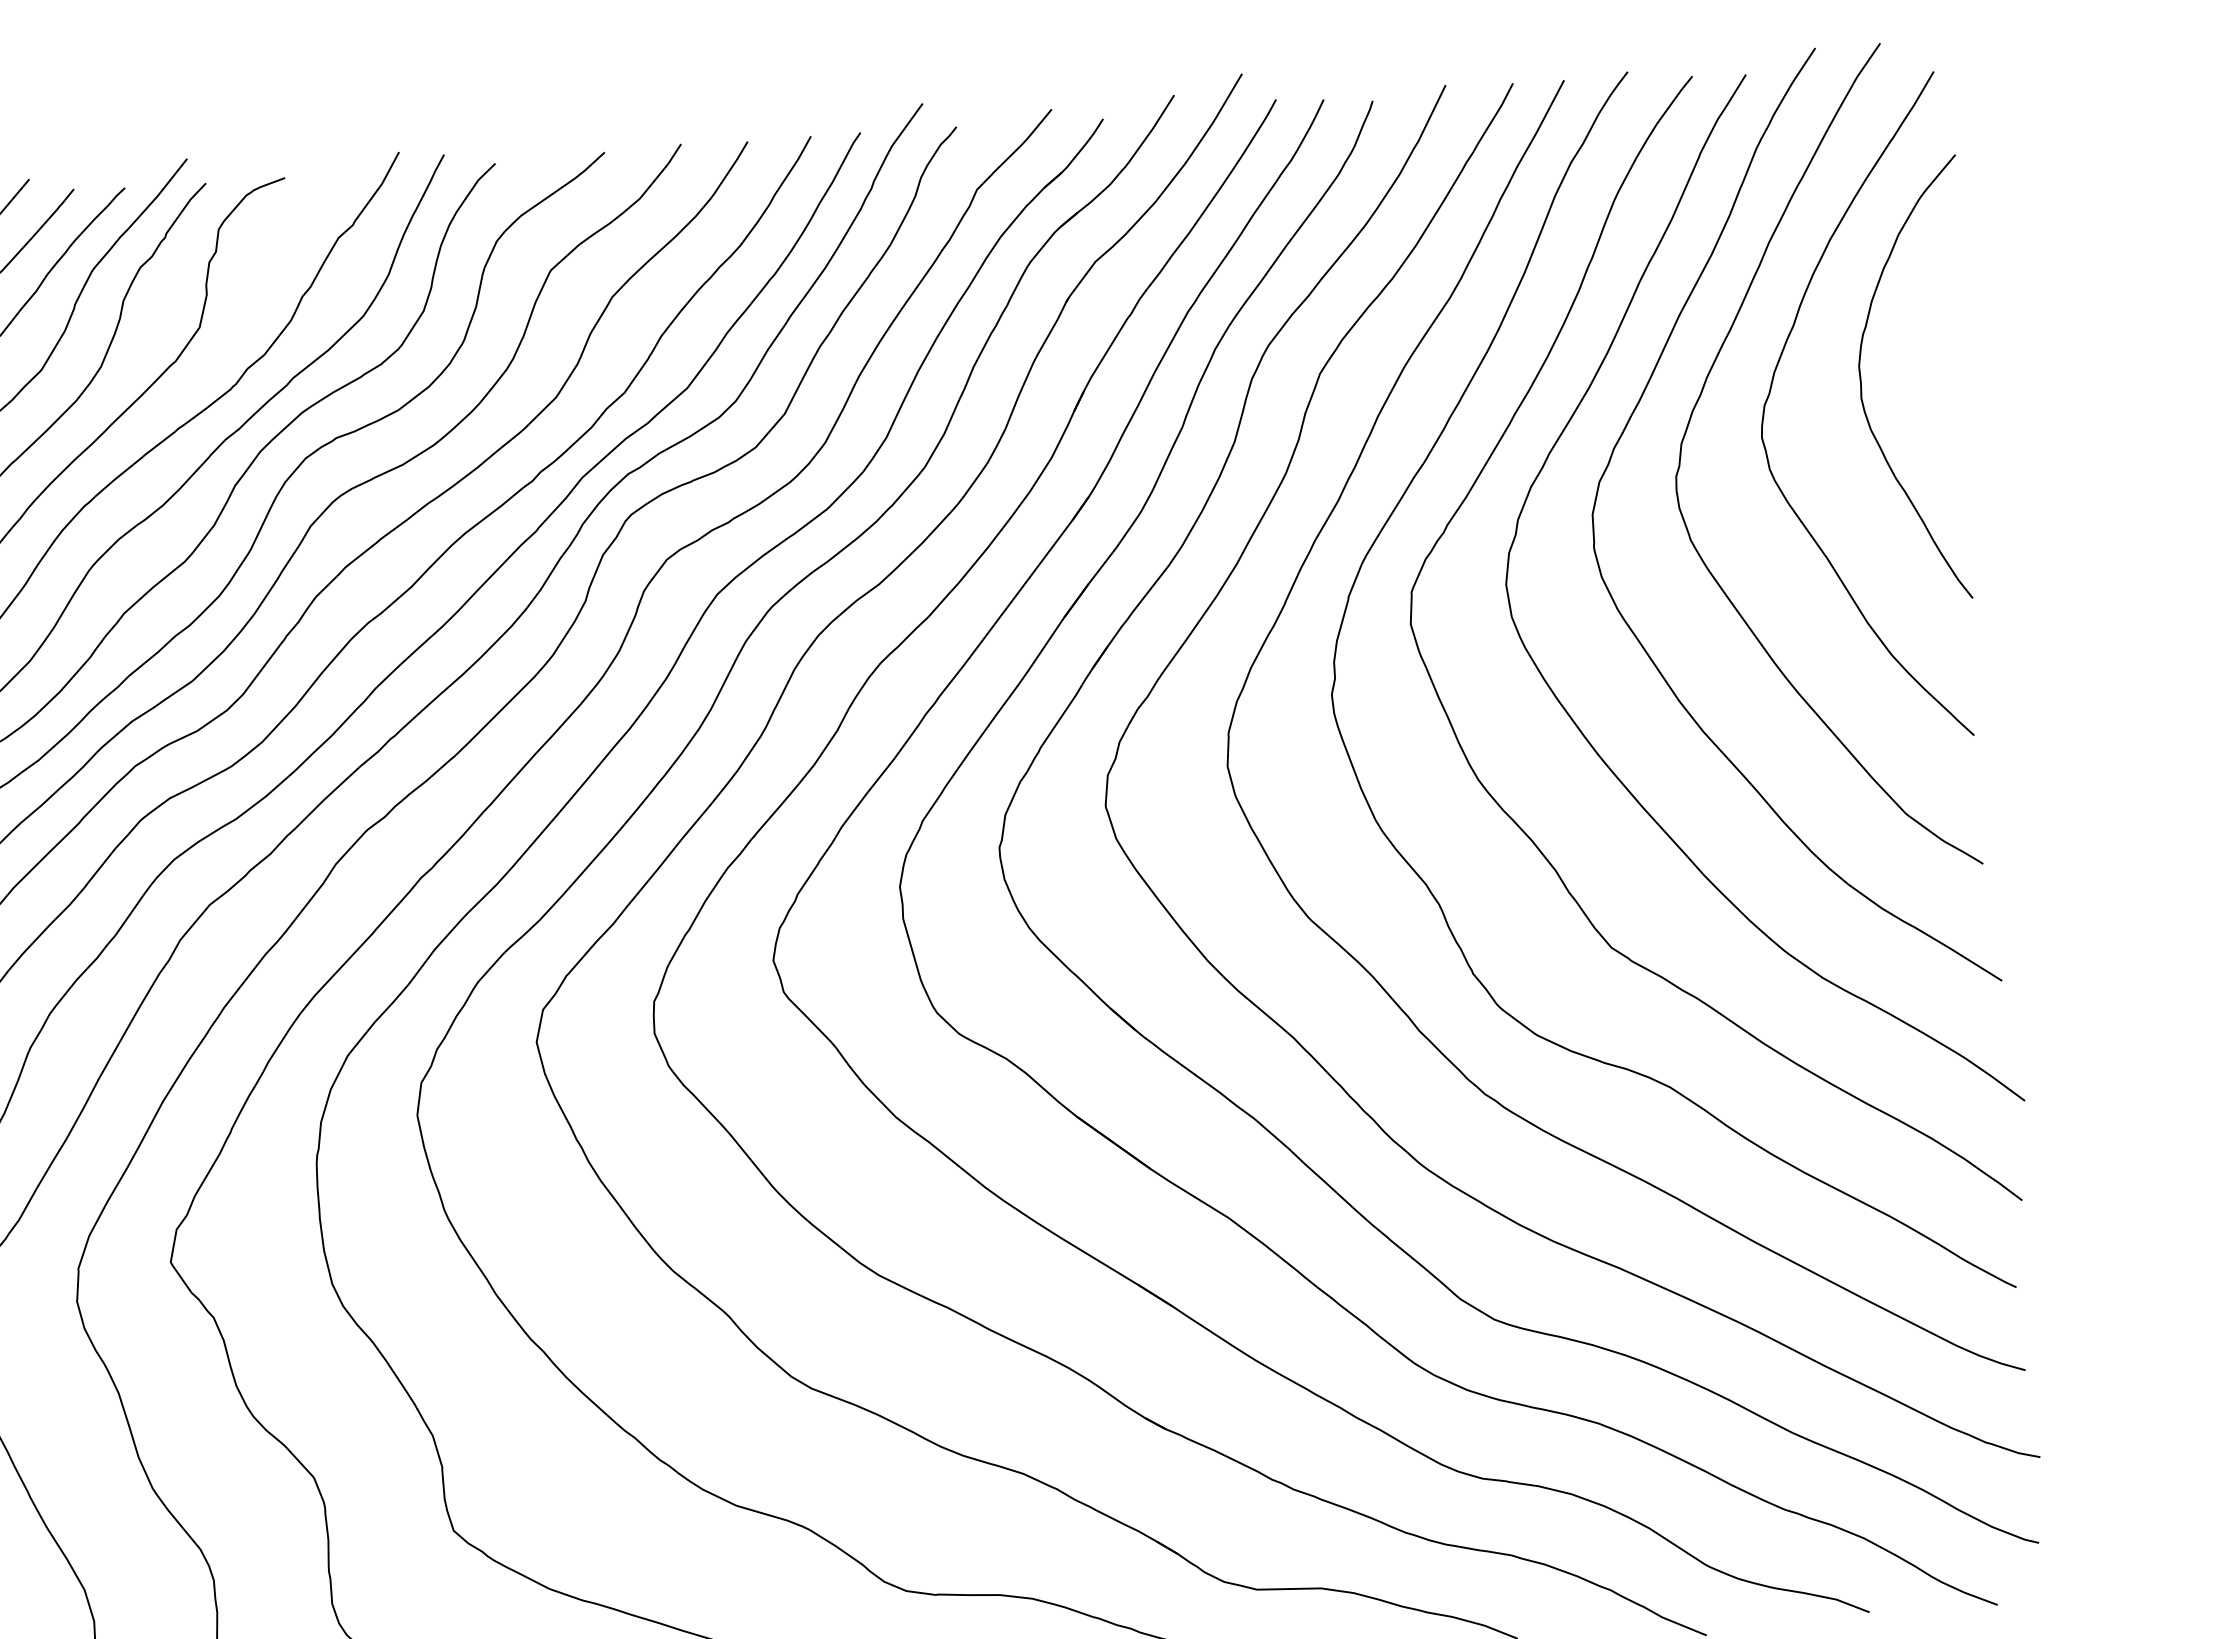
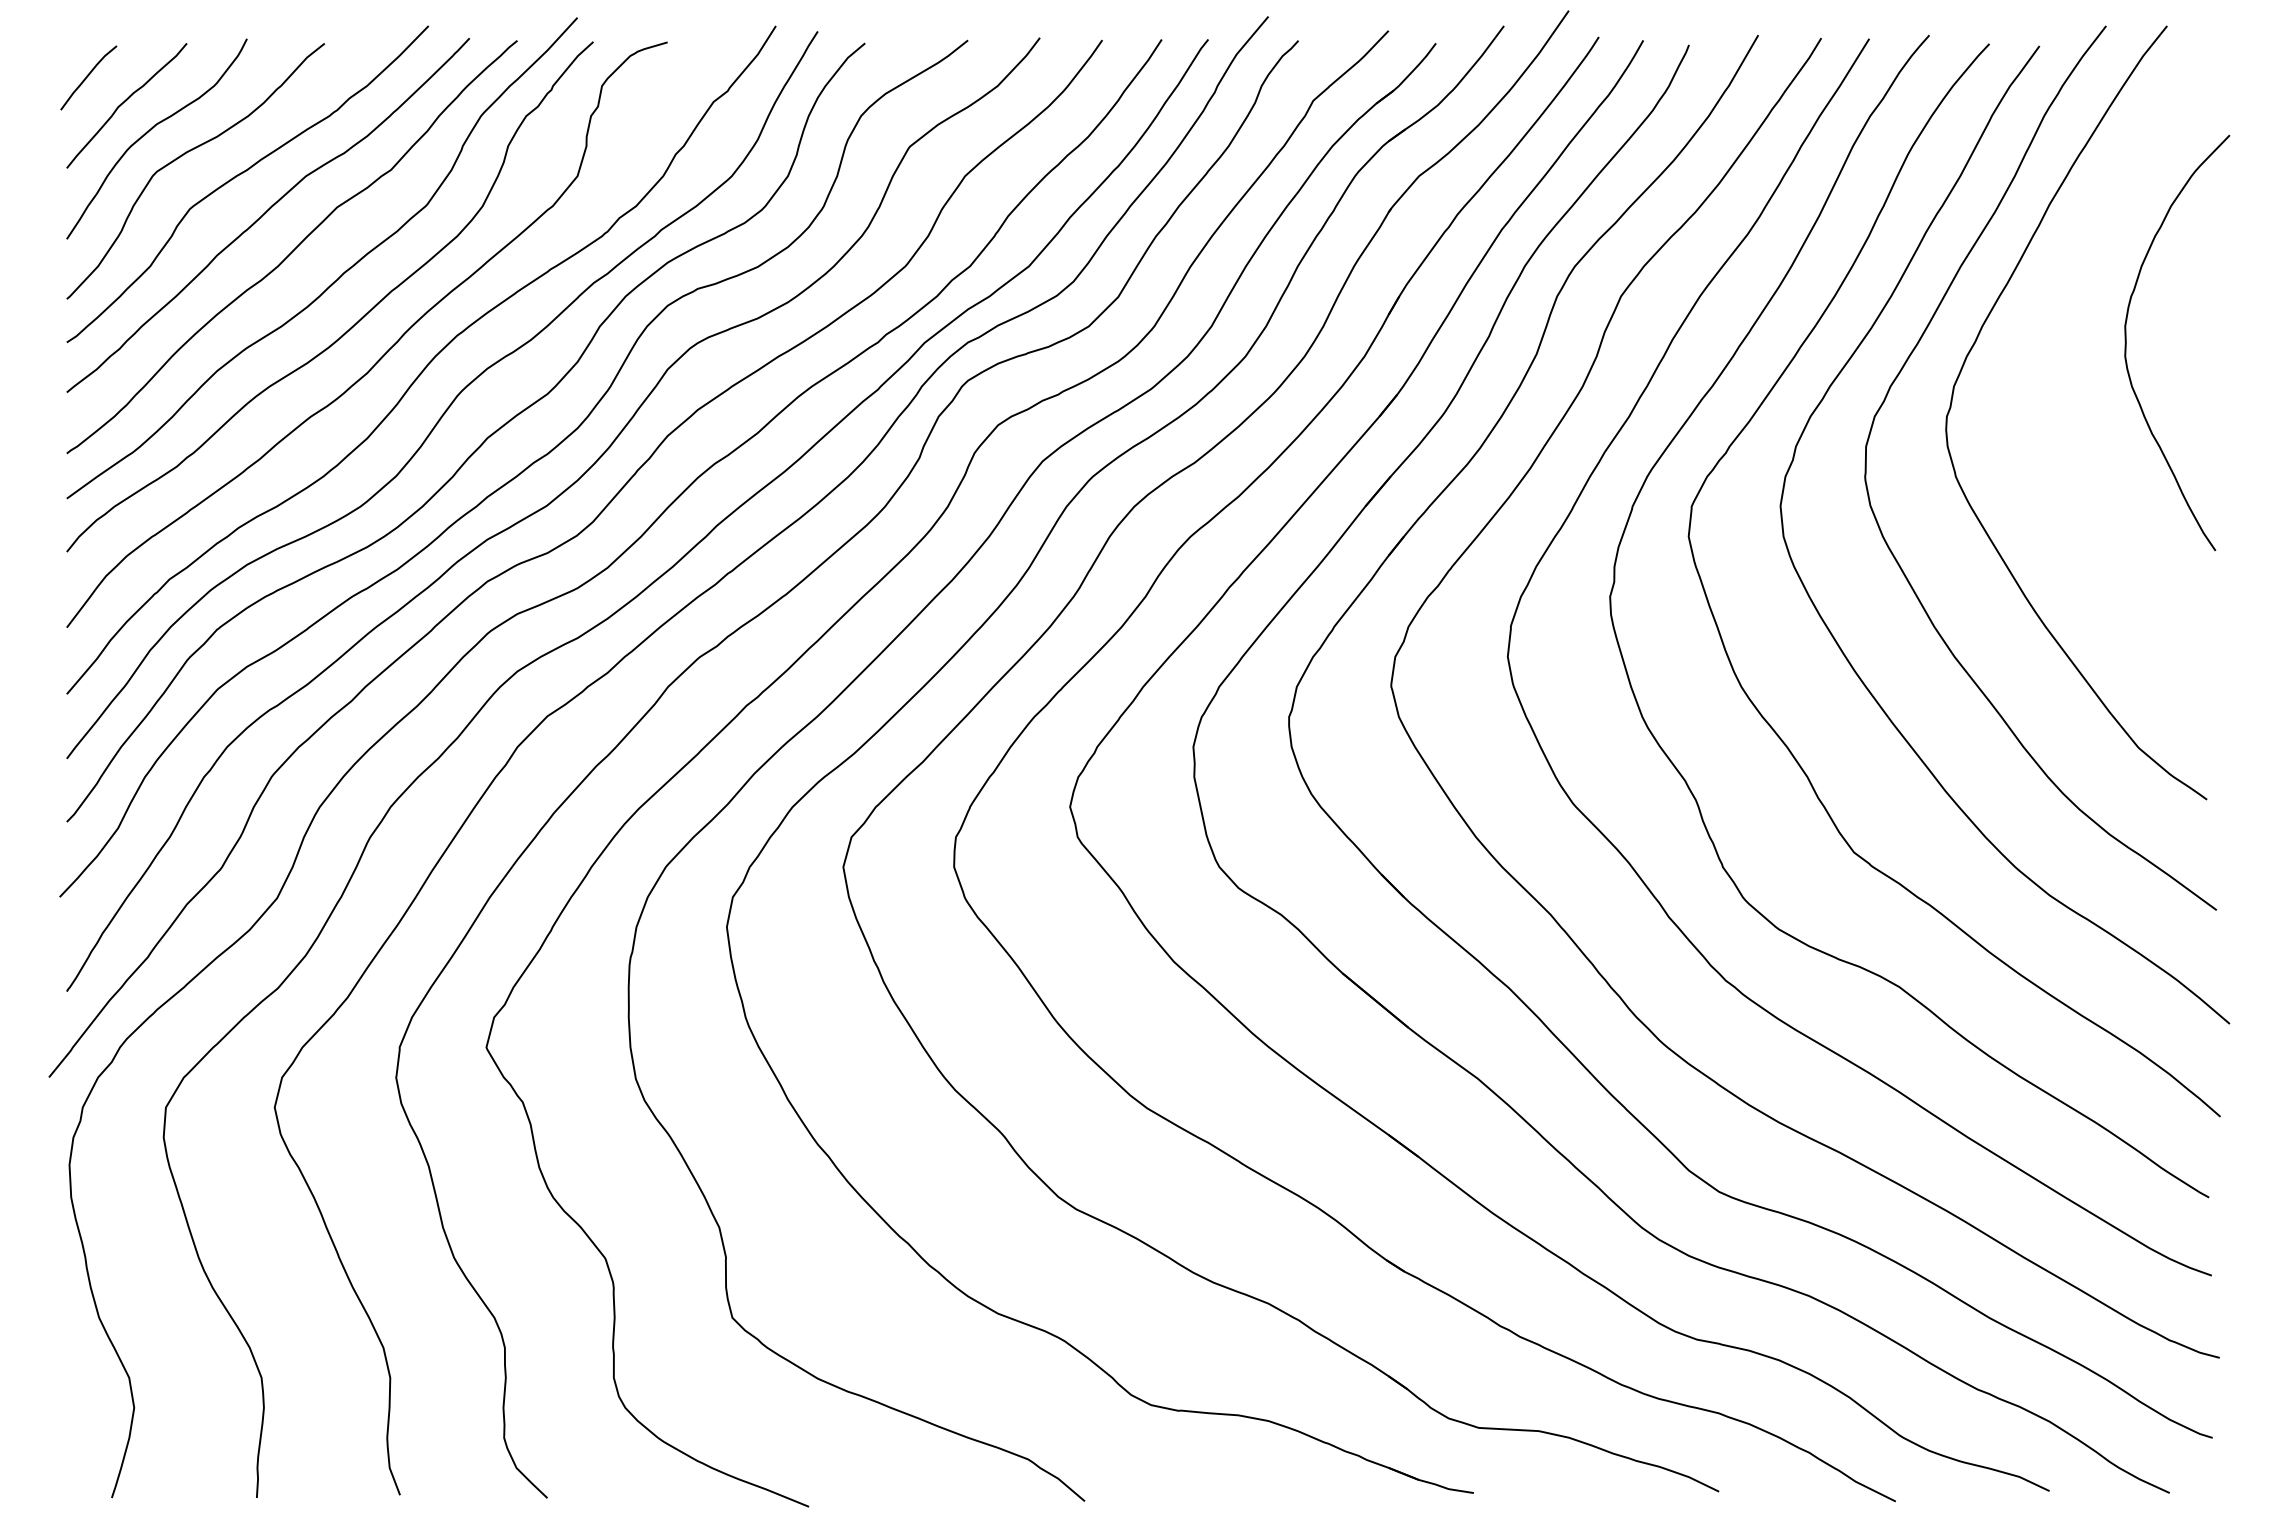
curve: (1772, 387) -> (2042, 340), removed

